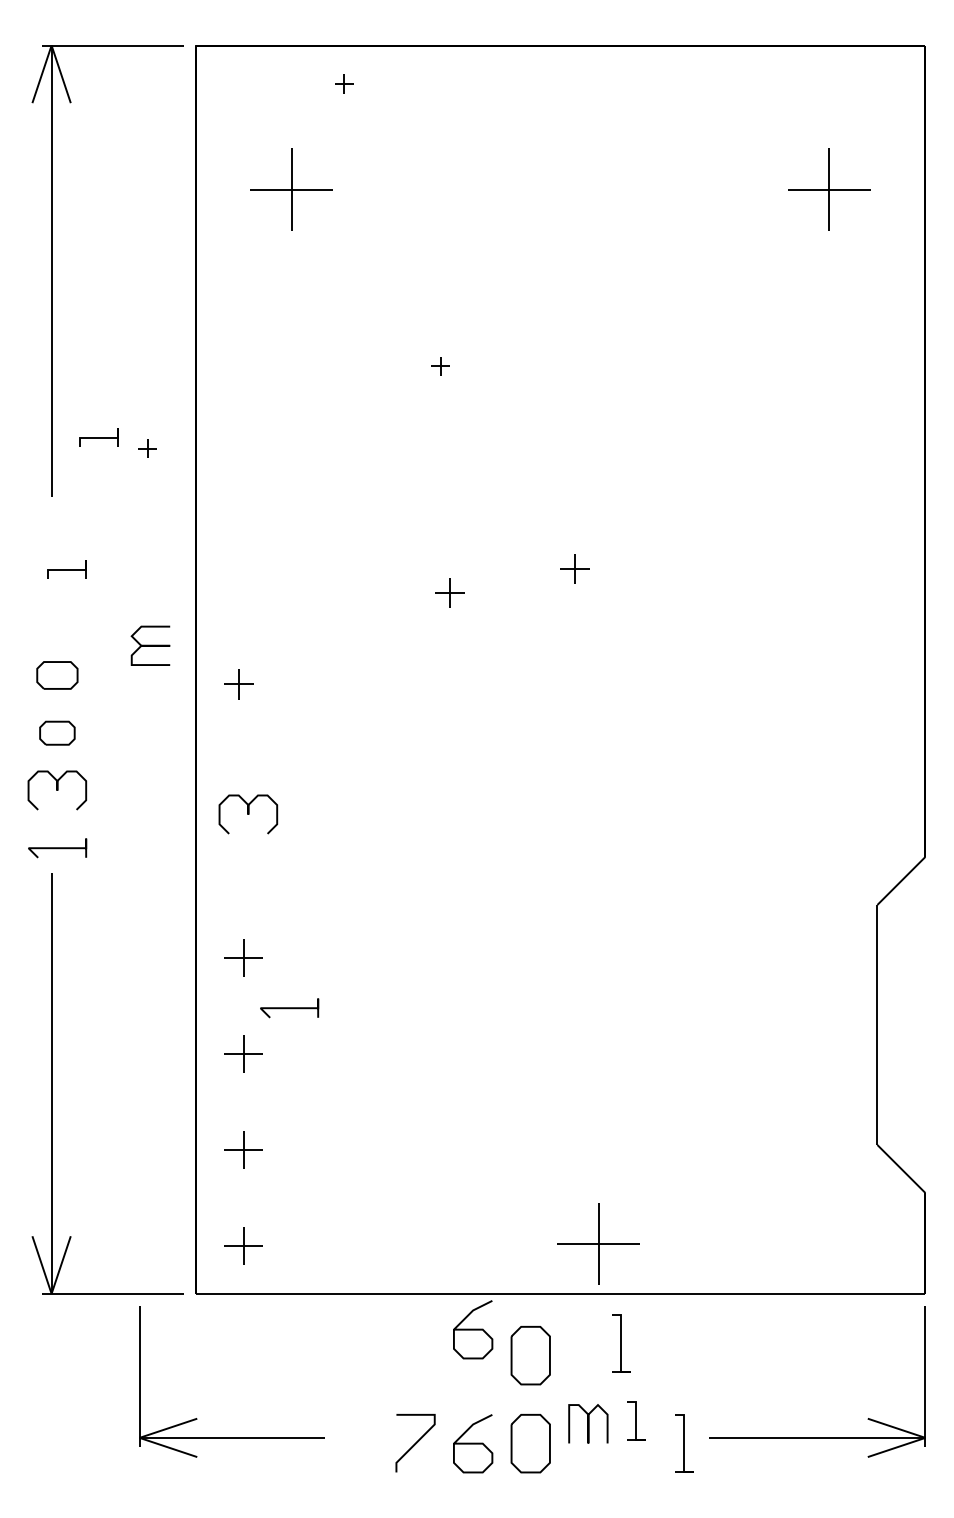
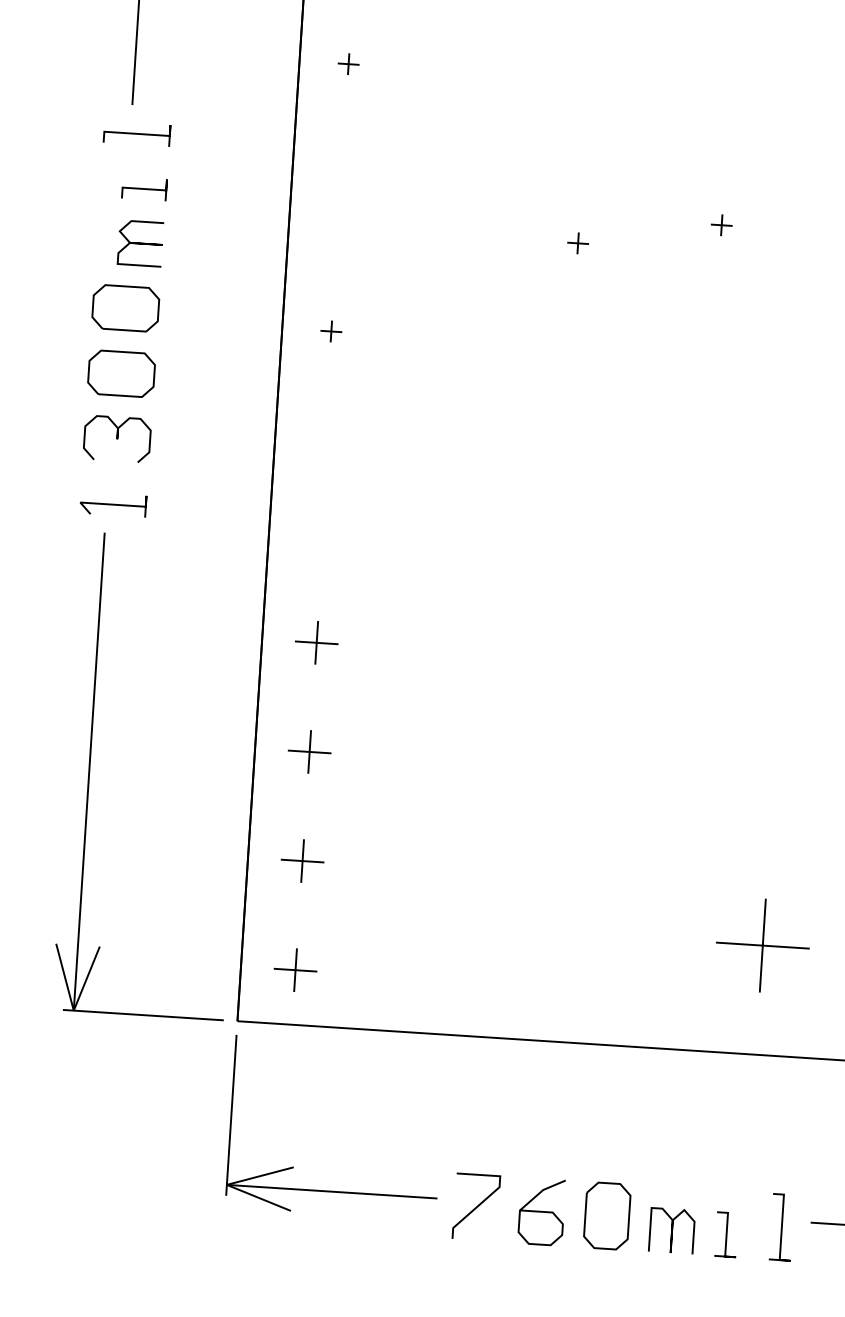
line: (98, 437) -> (190, 40), removed
part: (147, 448) -> (348, 63), moved
line: (57, 521) -> (137, 133), added
part: (574, 568) -> (721, 224), size x0.62
part: (450, 592) -> (578, 242), size x0.62
curve: (150, 645) -> (140, 243), moved
part: (57, 675) -> (125, 308), size x1.43
part: (238, 683) -> (331, 330), size x0.62
part: (57, 733) -> (121, 374), size x1.67
curve: (248, 814) -> (332, 480), removed
line: (289, 1008) -> (365, 703), removed
part: (598, 1243) -> (762, 945), moved
curve: (473, 1329) -> (550, 1082), removed
line: (621, 1343) -> (717, 1108), removed
part: (530, 1355) -> (613, 1115), removed
part: (197, 1418) -> (294, 1167), moved
line: (636, 1420) -> (726, 1233), moved
curve: (588, 1423) -> (672, 1230), moved

